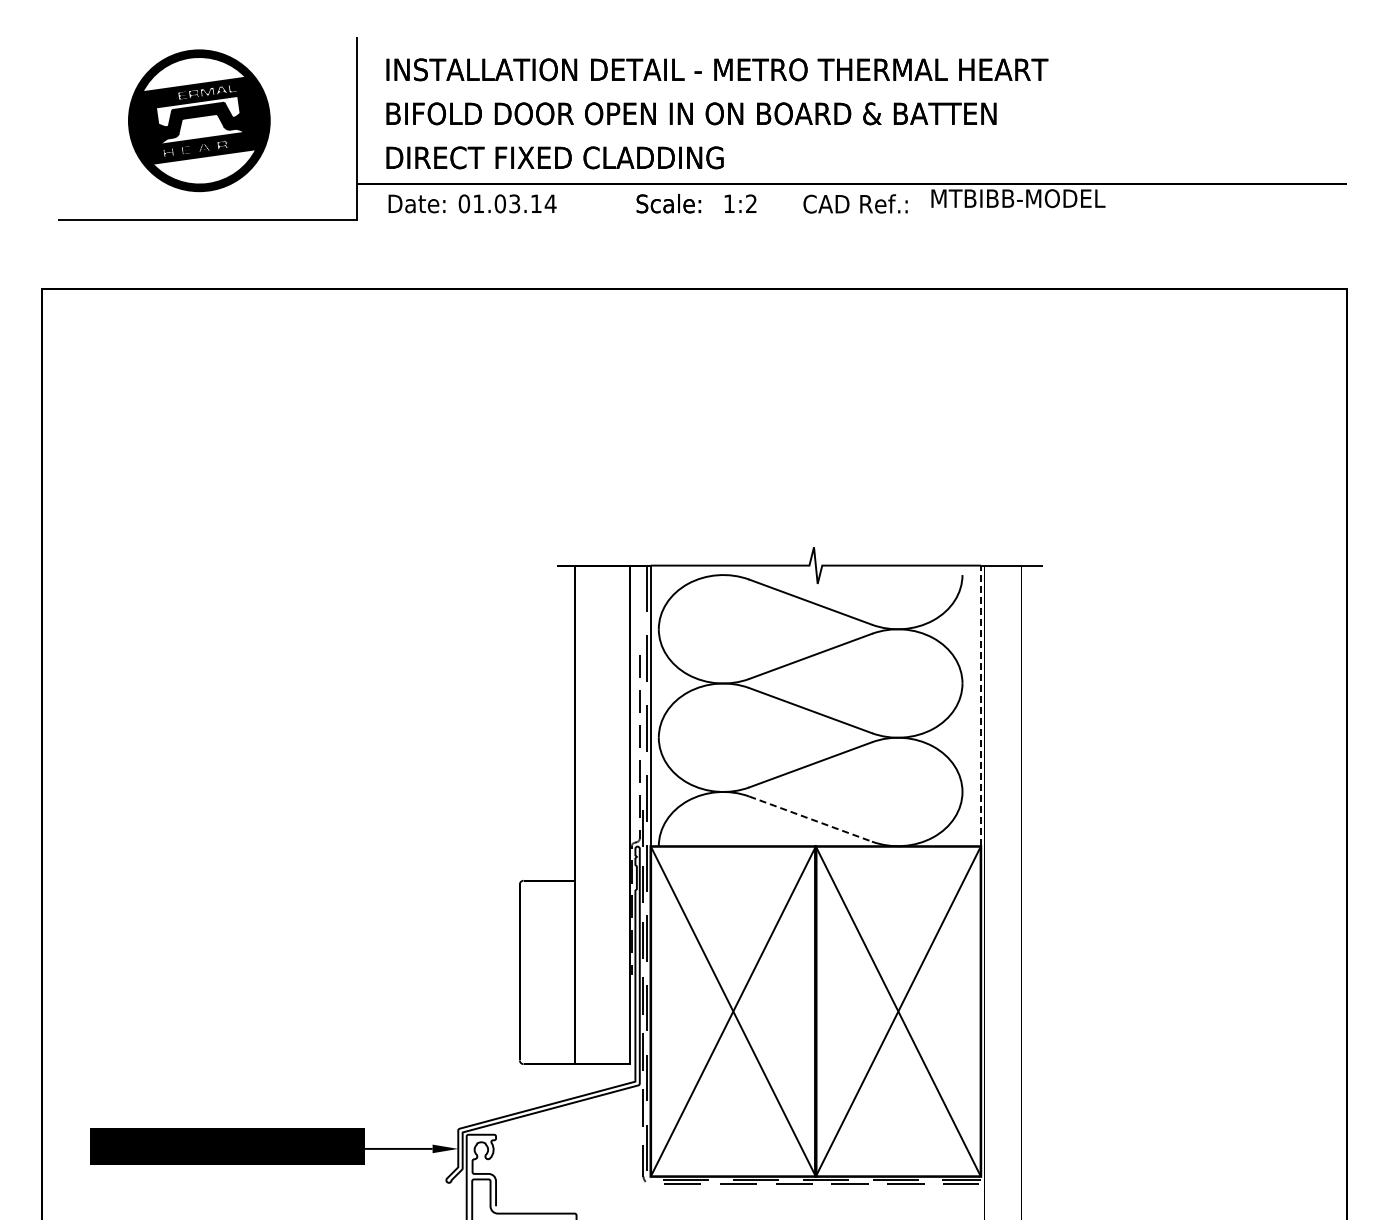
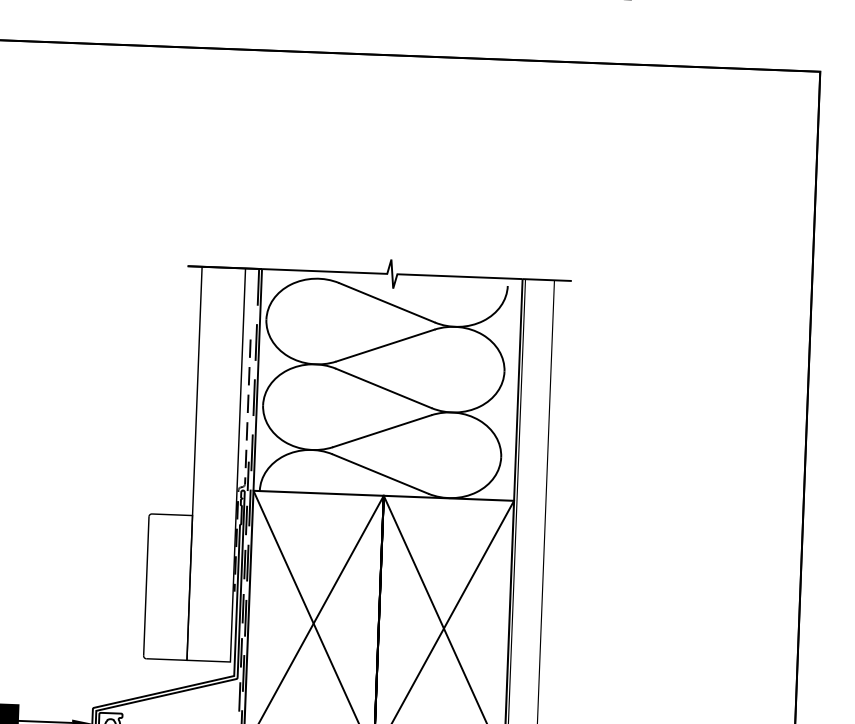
line: (980, 705) -> (518, 389), dashed -> solid
line: (811, 819) -> (381, 474), dashed -> solid

